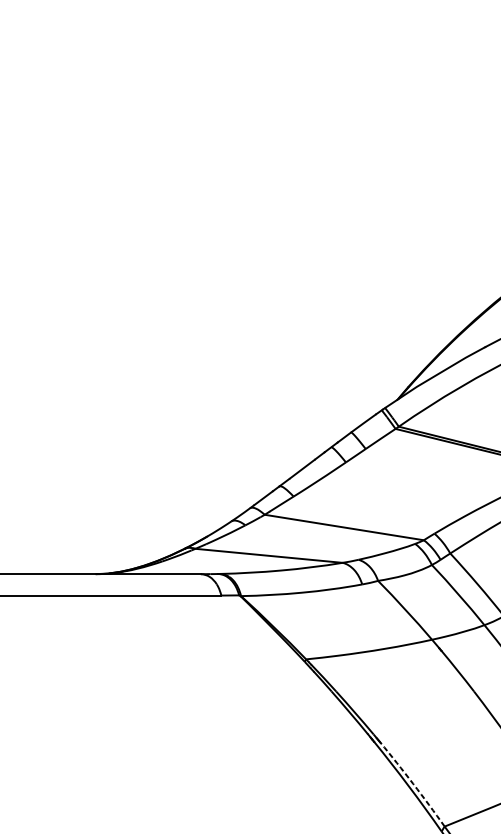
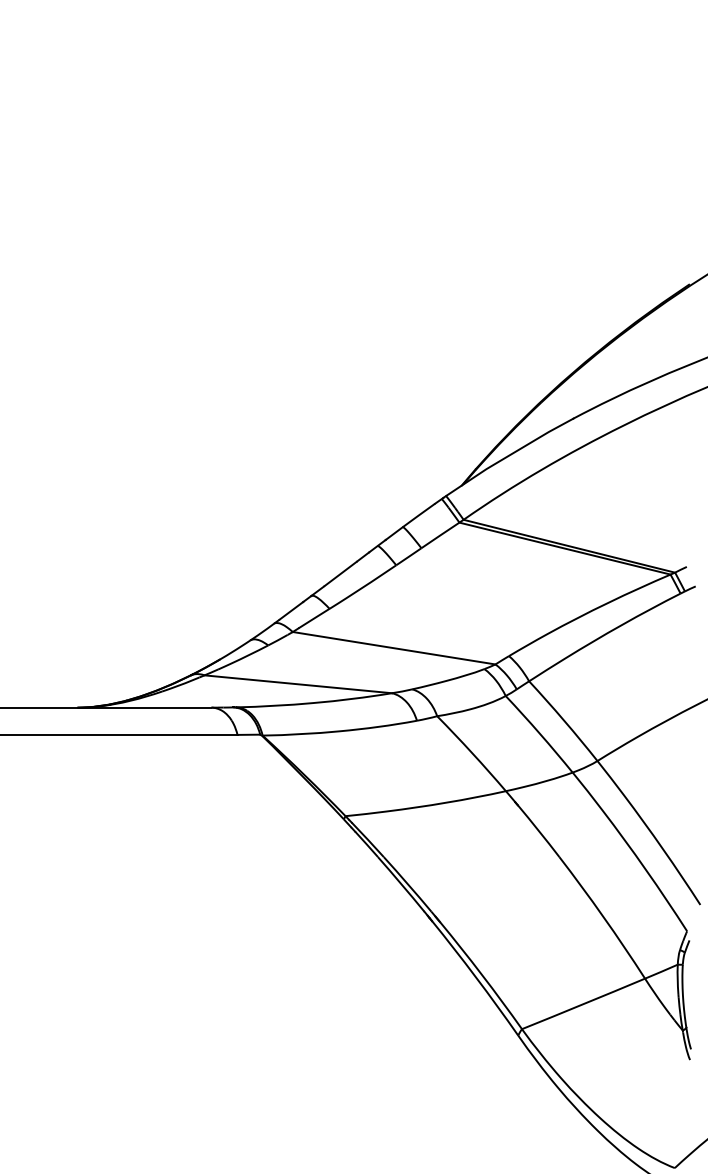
arc: (412, 783) -> (481, 974), dashed -> solid

